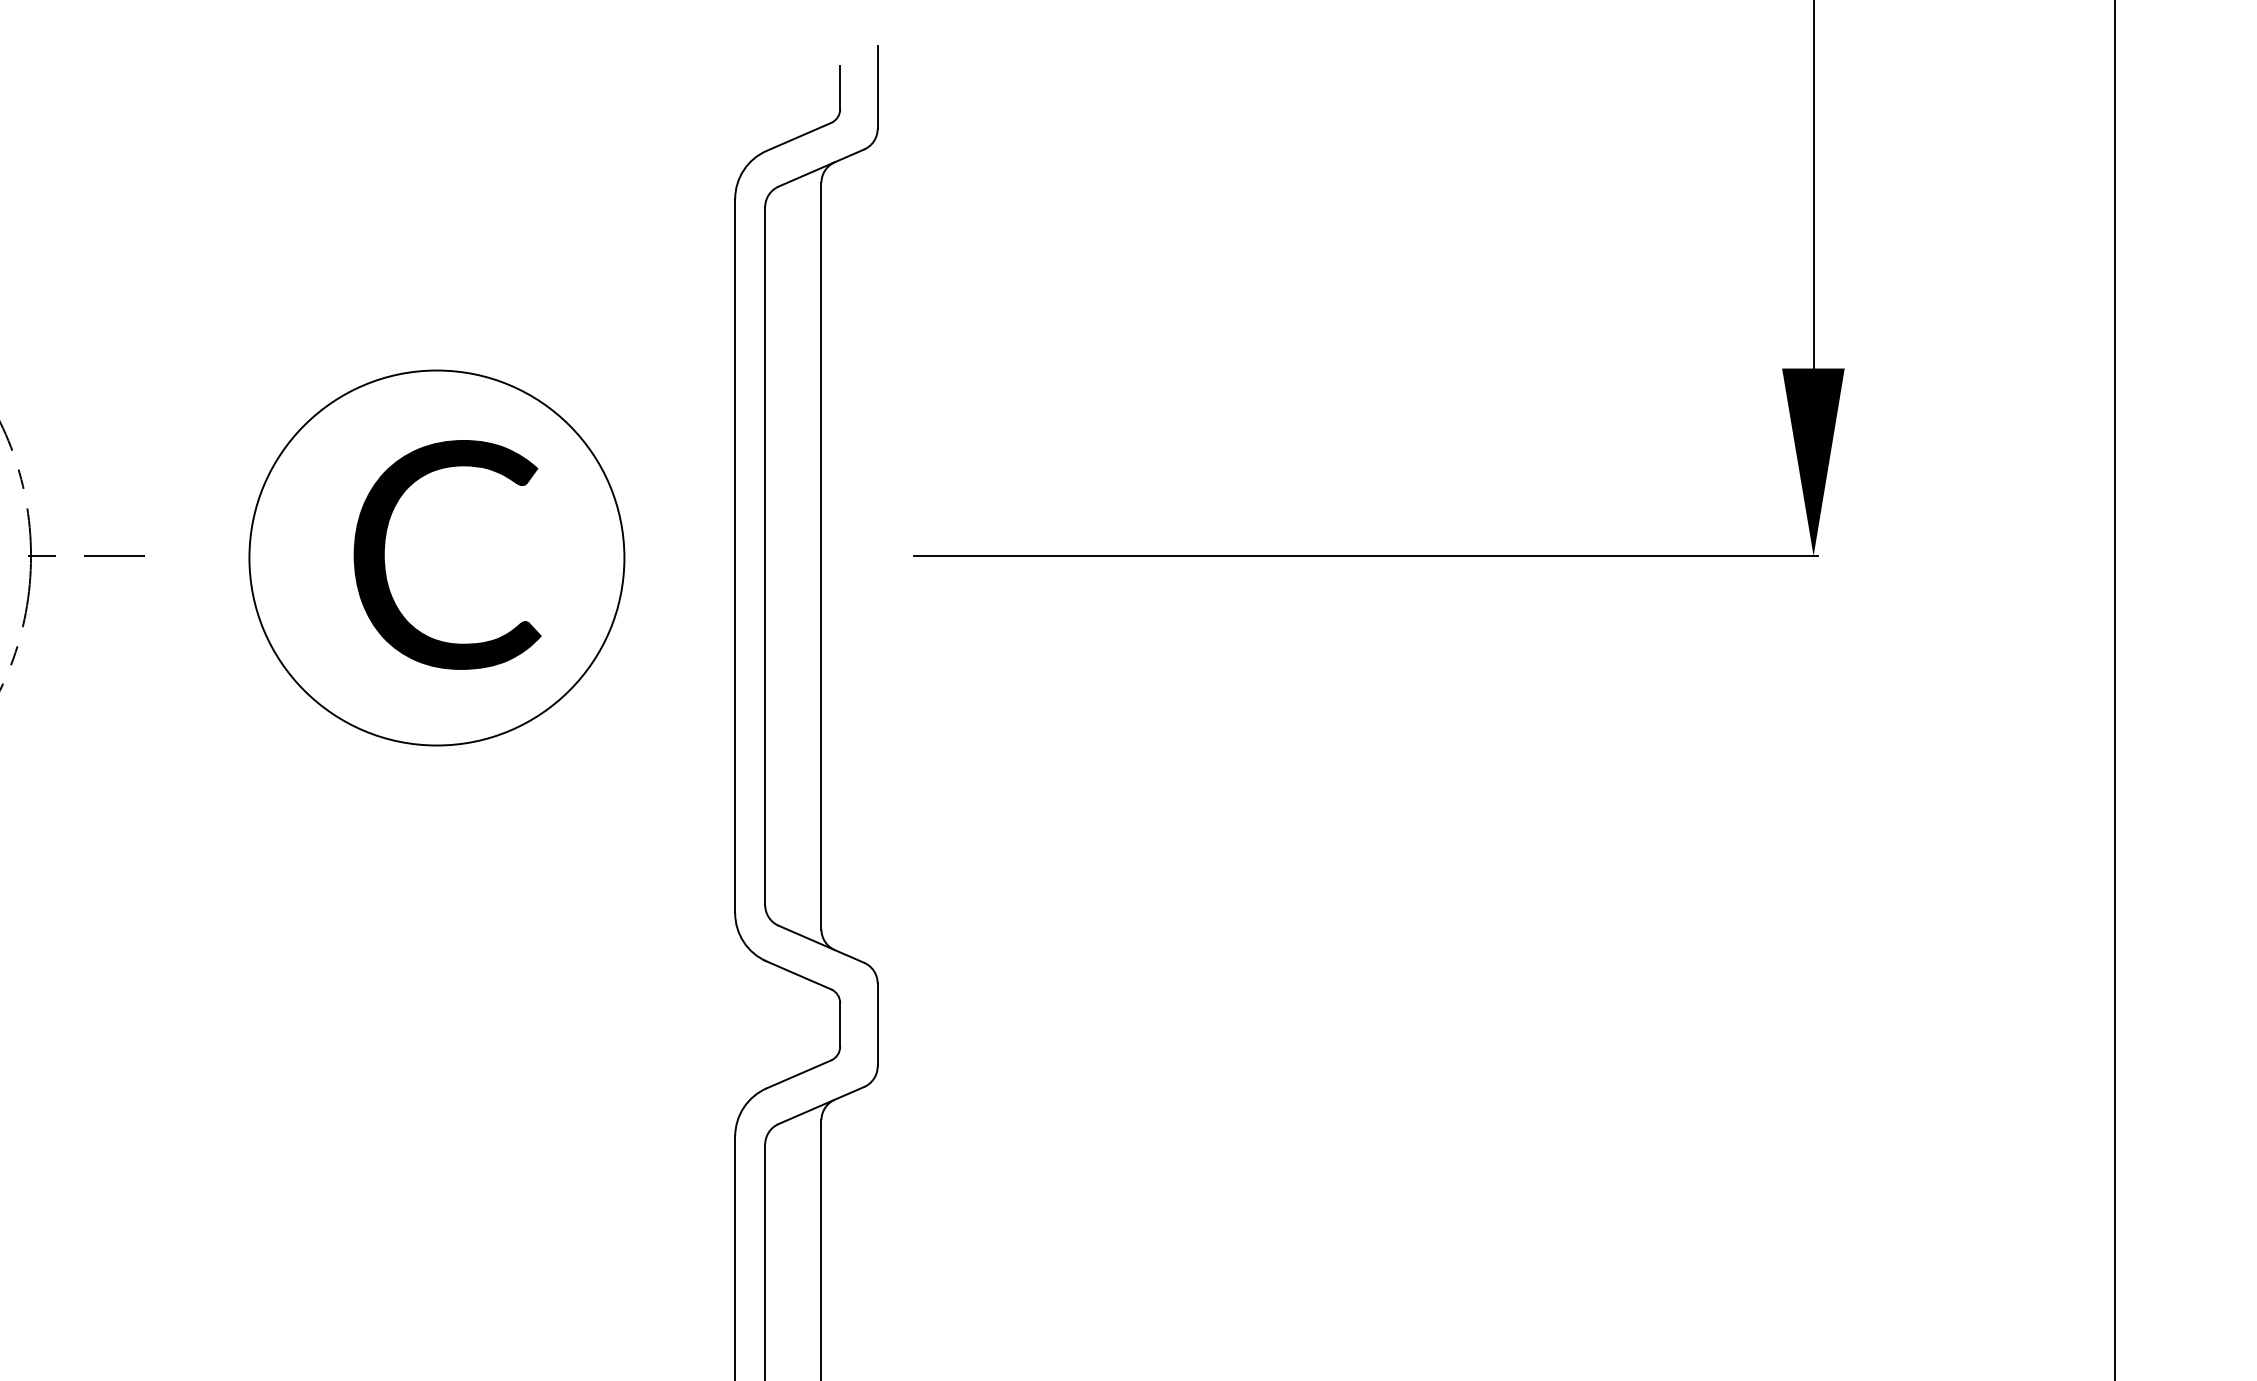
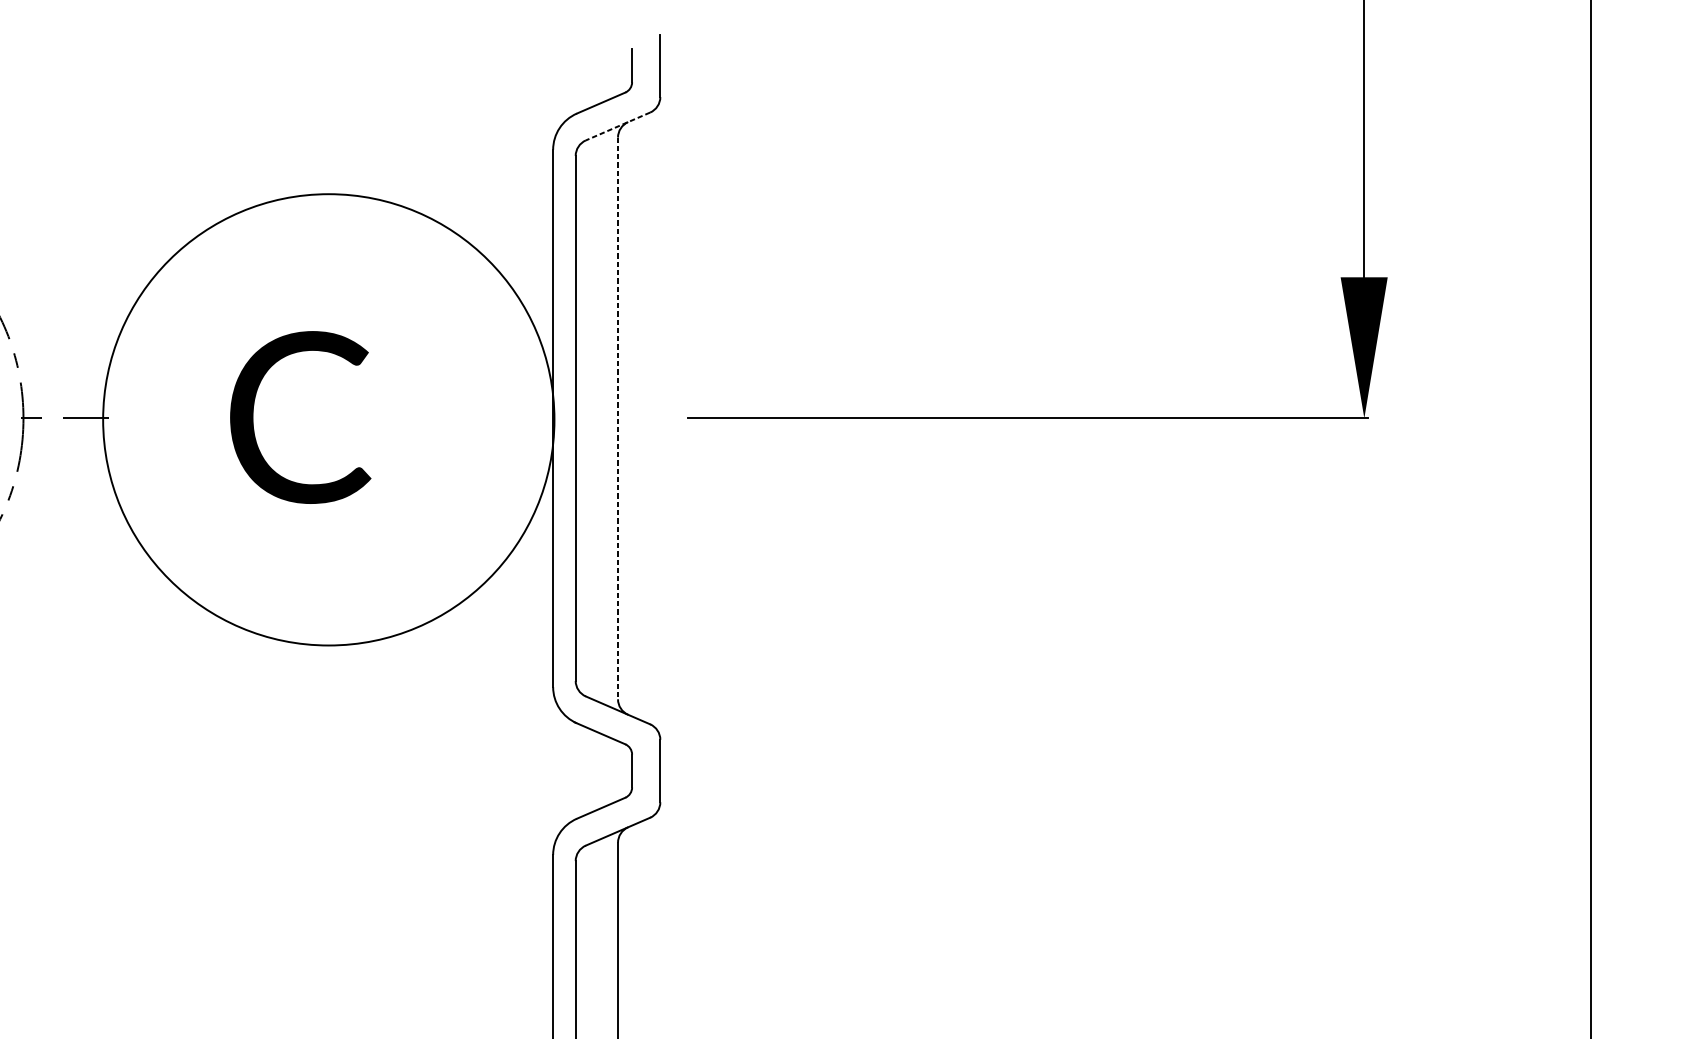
line: (821, 168) -> (618, 126), solid -> dashed
text: (447, 554) -> (300, 417), moved
line: (821, 556) -> (618, 418), solid -> dashed
circle: (436, 557) -> (328, 419), size x1.6

